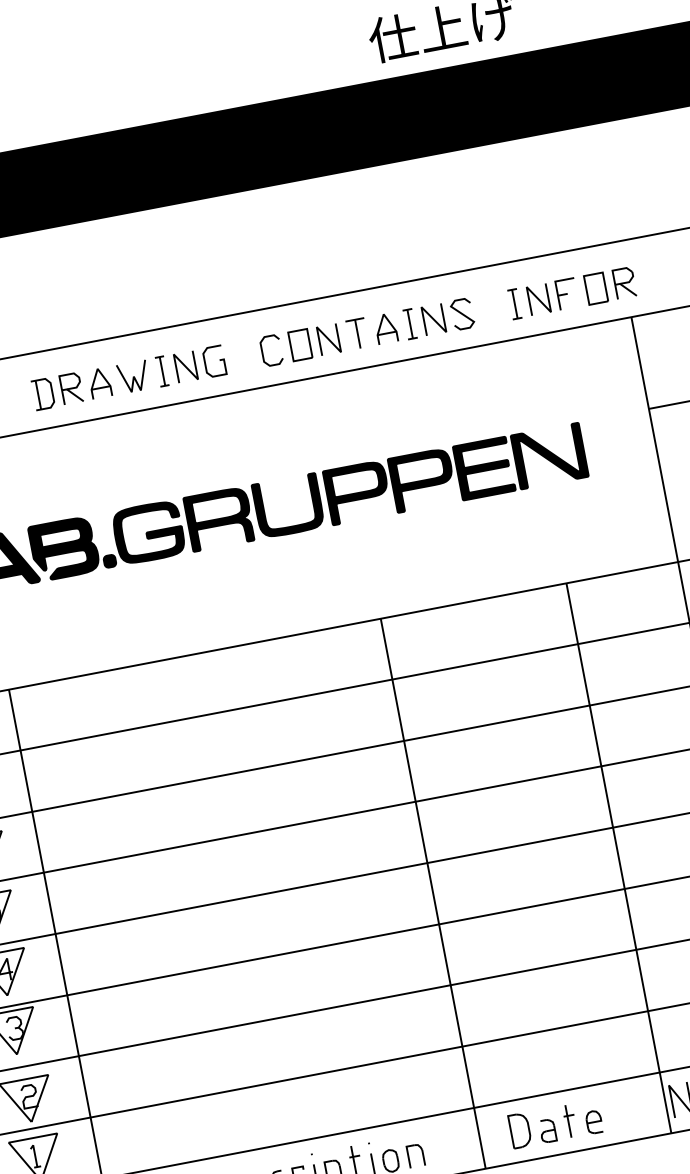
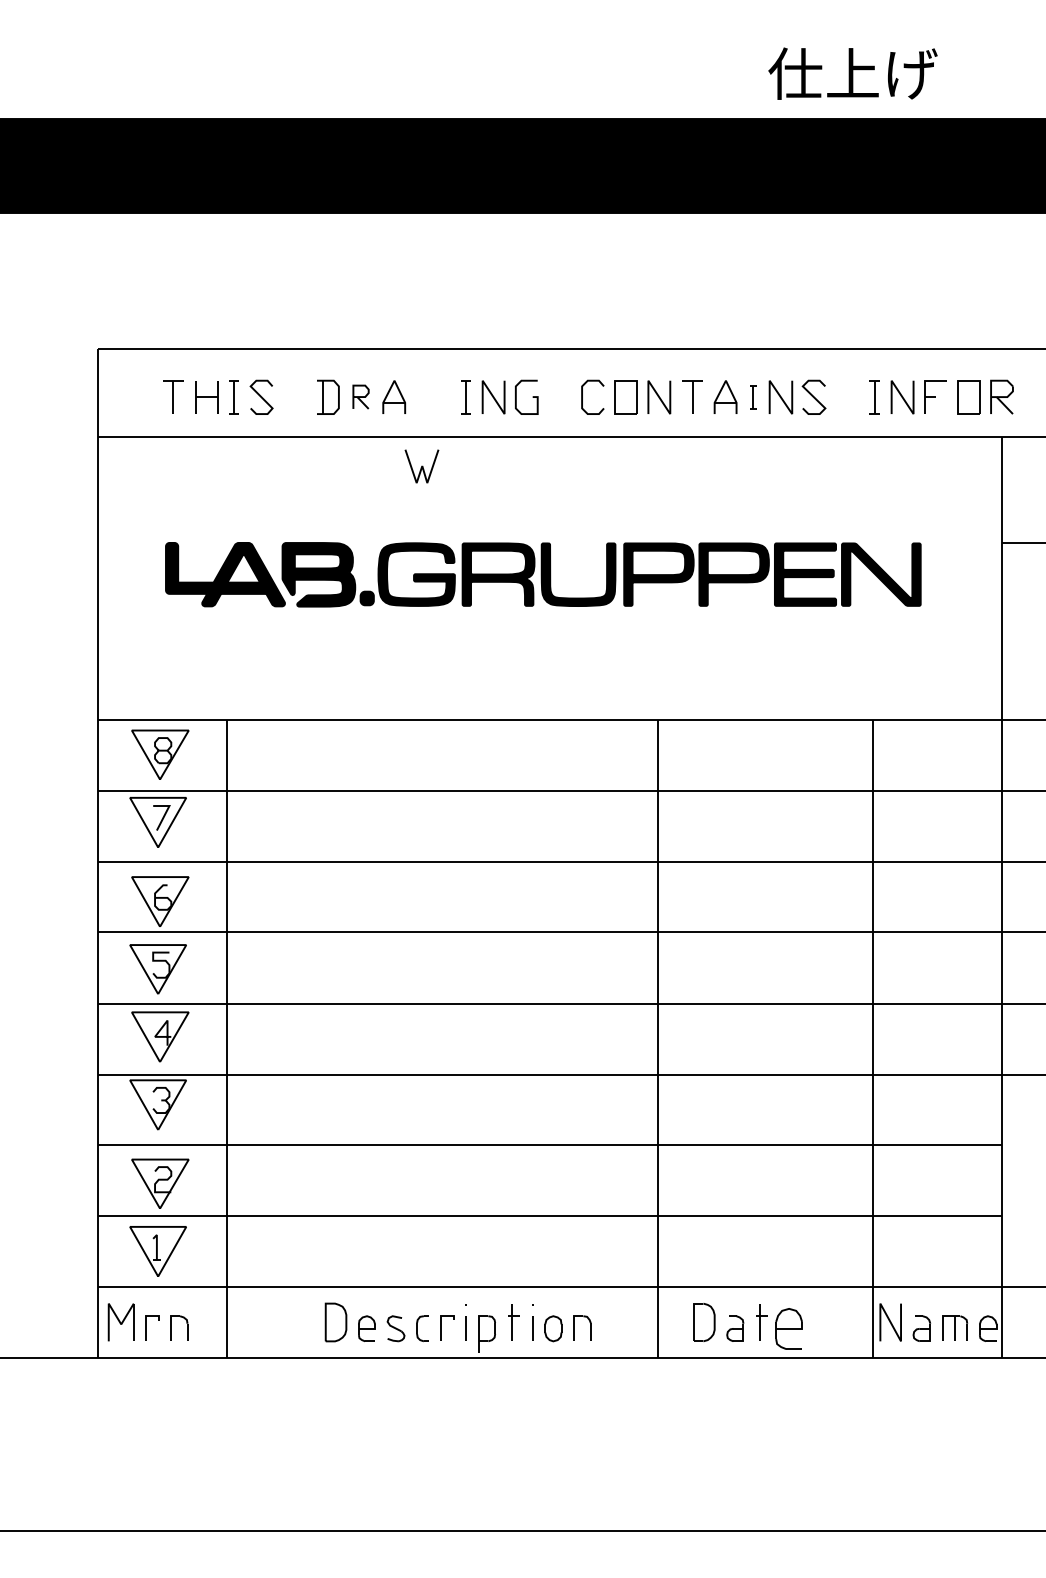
part: (410, 324) -> (753, 397), size x0.7
line: (133, 377) -> (421, 466), moved
part: (70, 388) -> (360, 396), size x0.7
part: (593, 1121) -> (788, 1328), size x1.6

